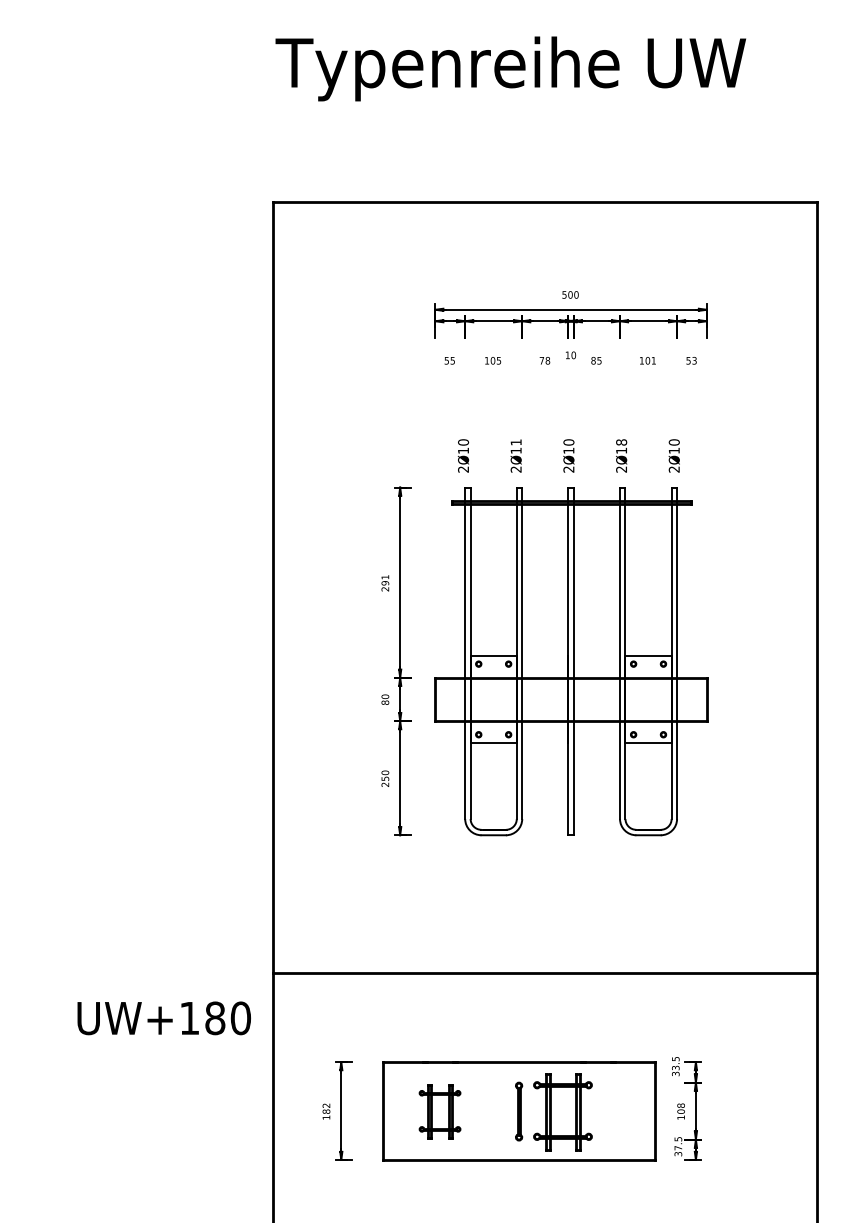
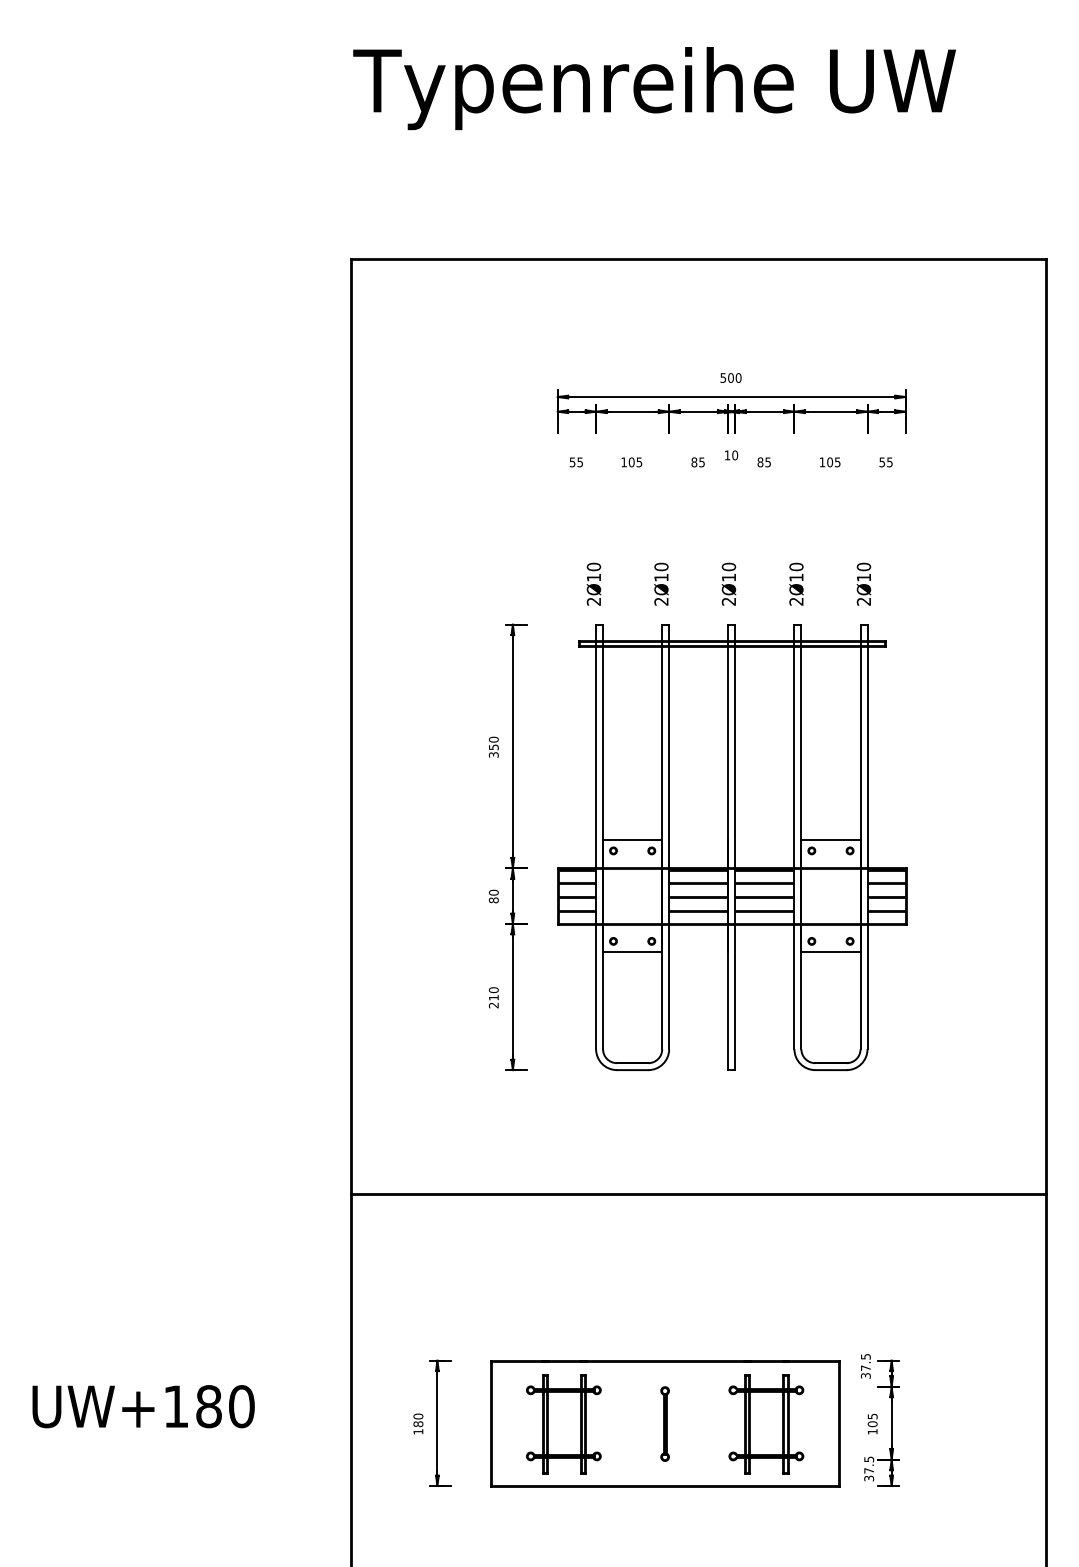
text: (544, 360) -> (697, 462), 78 -> 85
text: (653, 360) -> (837, 462), 101 -> 105
text: (694, 360) -> (889, 461), 53 -> 55
text: (516, 442) -> (661, 566), 2Ø11 -> 2Ø10
text: (621, 442) -> (796, 566), 2Ø18 -> 2Ø10
text: (385, 582) -> (493, 746), 291 -> 350
hatch: (449, 695) -> (576, 890), added
hatch: (545, 695) -> (698, 890), added
hatch: (596, 695) -> (764, 890), added
hatch: (691, 695) -> (886, 890), added
text: (385, 778) -> (493, 997), 250 -> 210
line: (545, 972) -> (698, 1193), moved
text: (164, 1018) -> (143, 1406), moved
text: (675, 1068) -> (865, 1368), 33.5 -> 37.5
text: (326, 1105) -> (418, 1416), 182 -> 180
text: (680, 1105) -> (872, 1416), 108 -> 105
part: (439, 1111) -> (563, 1424), size x1.43
part: (563, 1111) -> (766, 1424), moved

